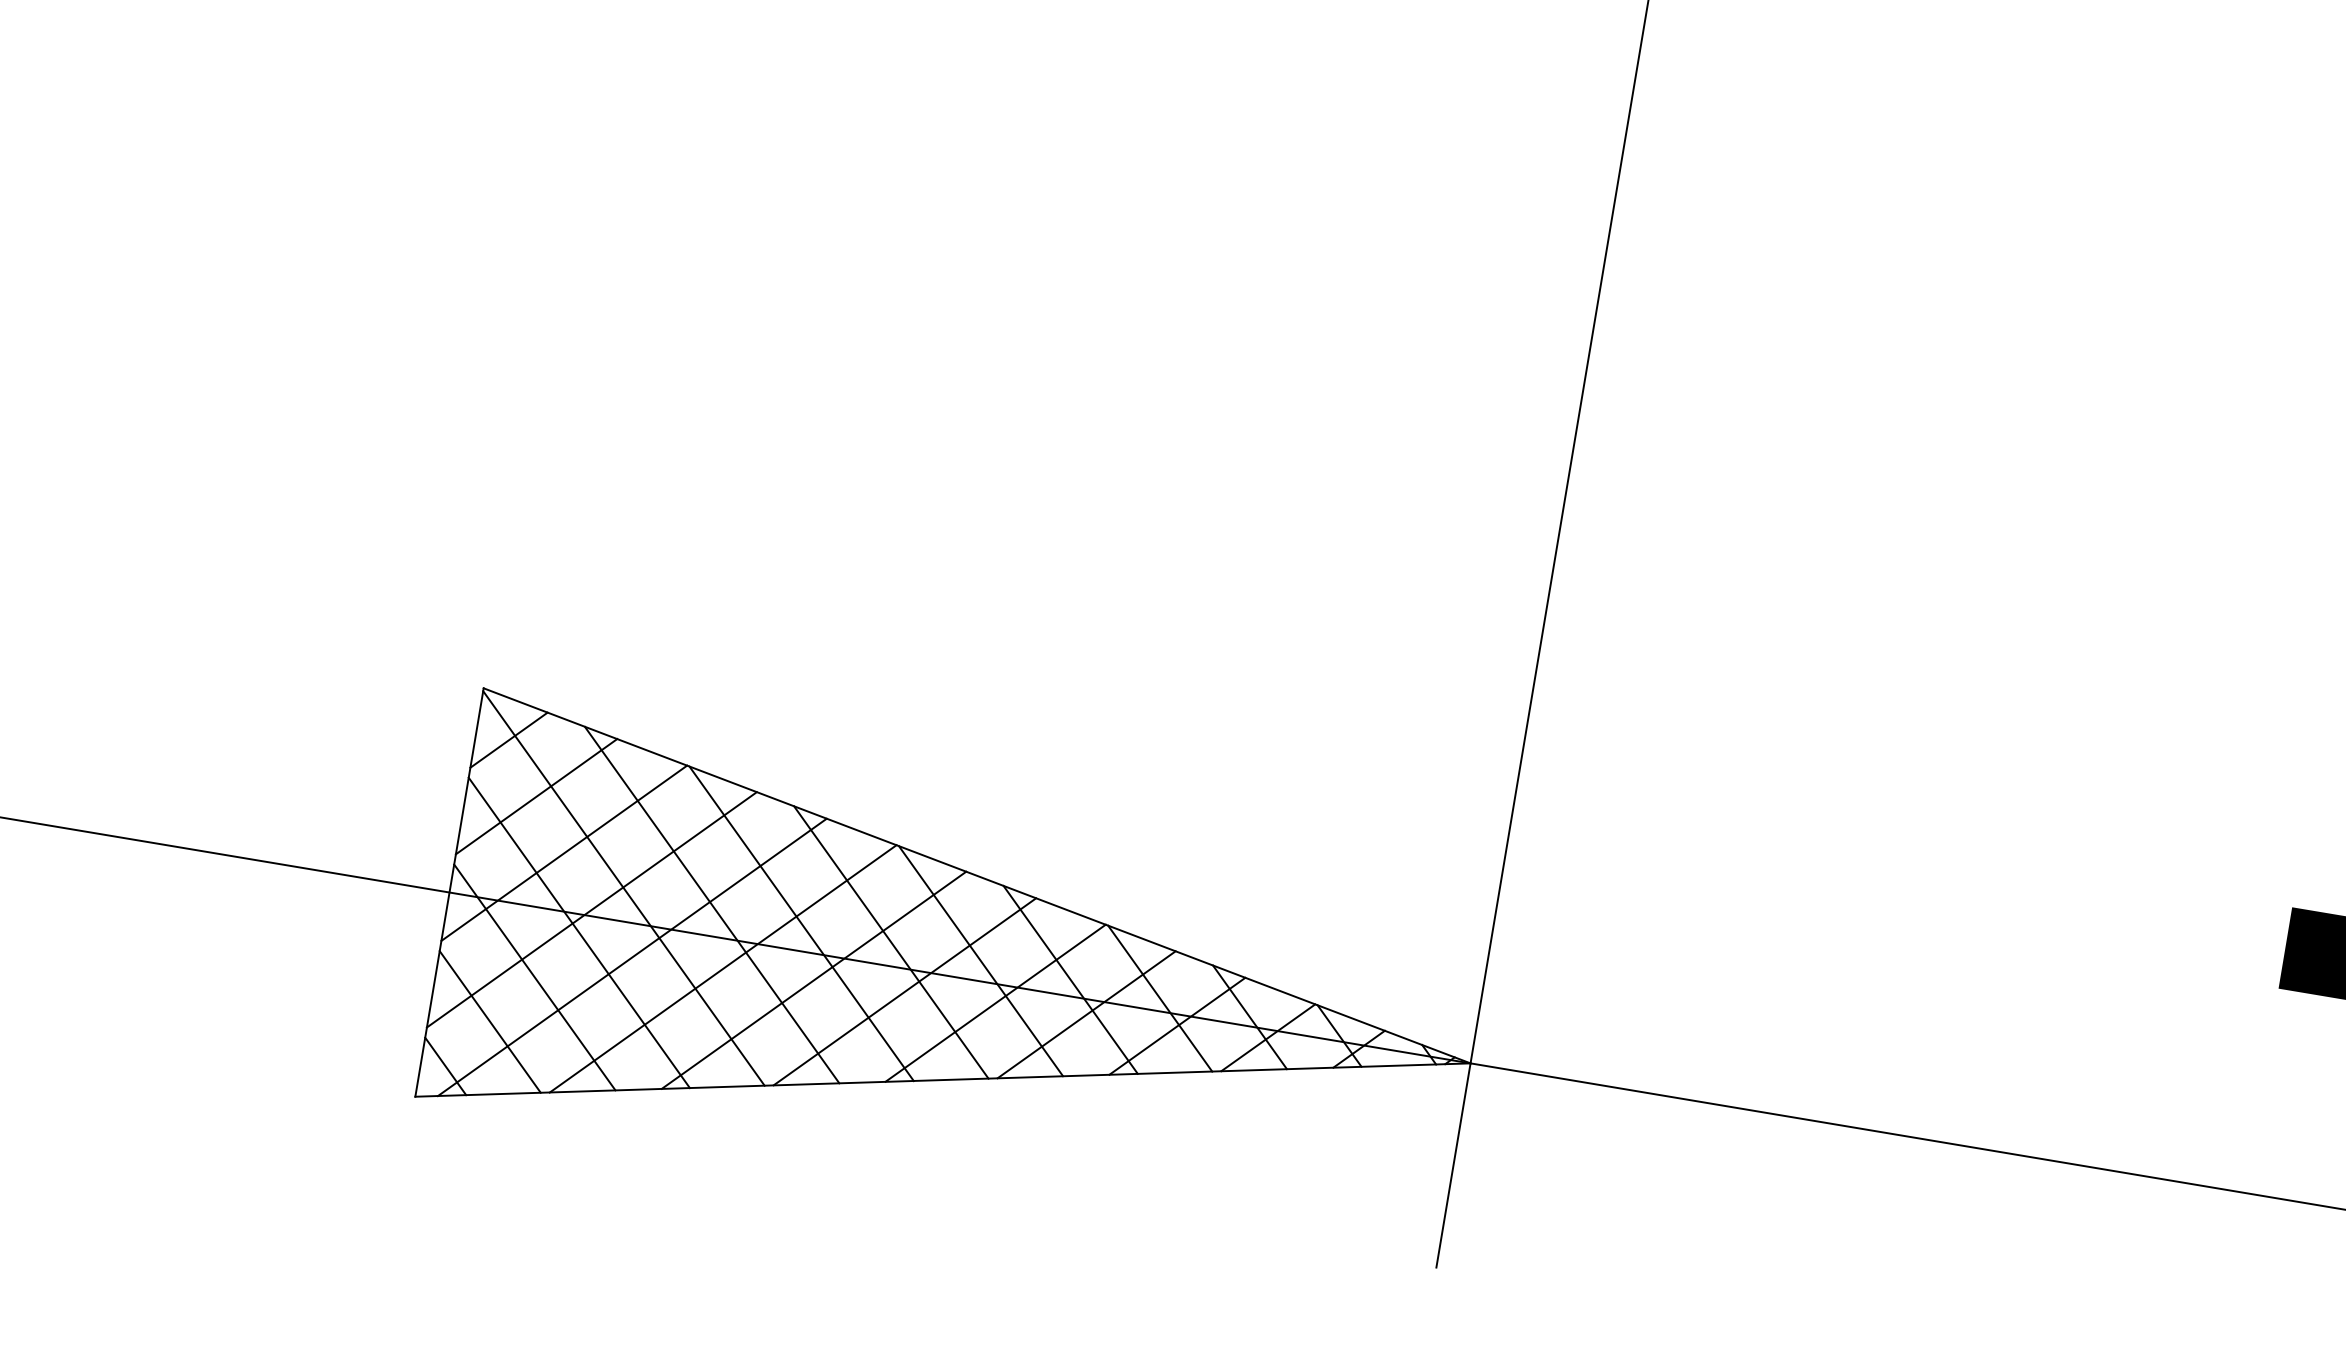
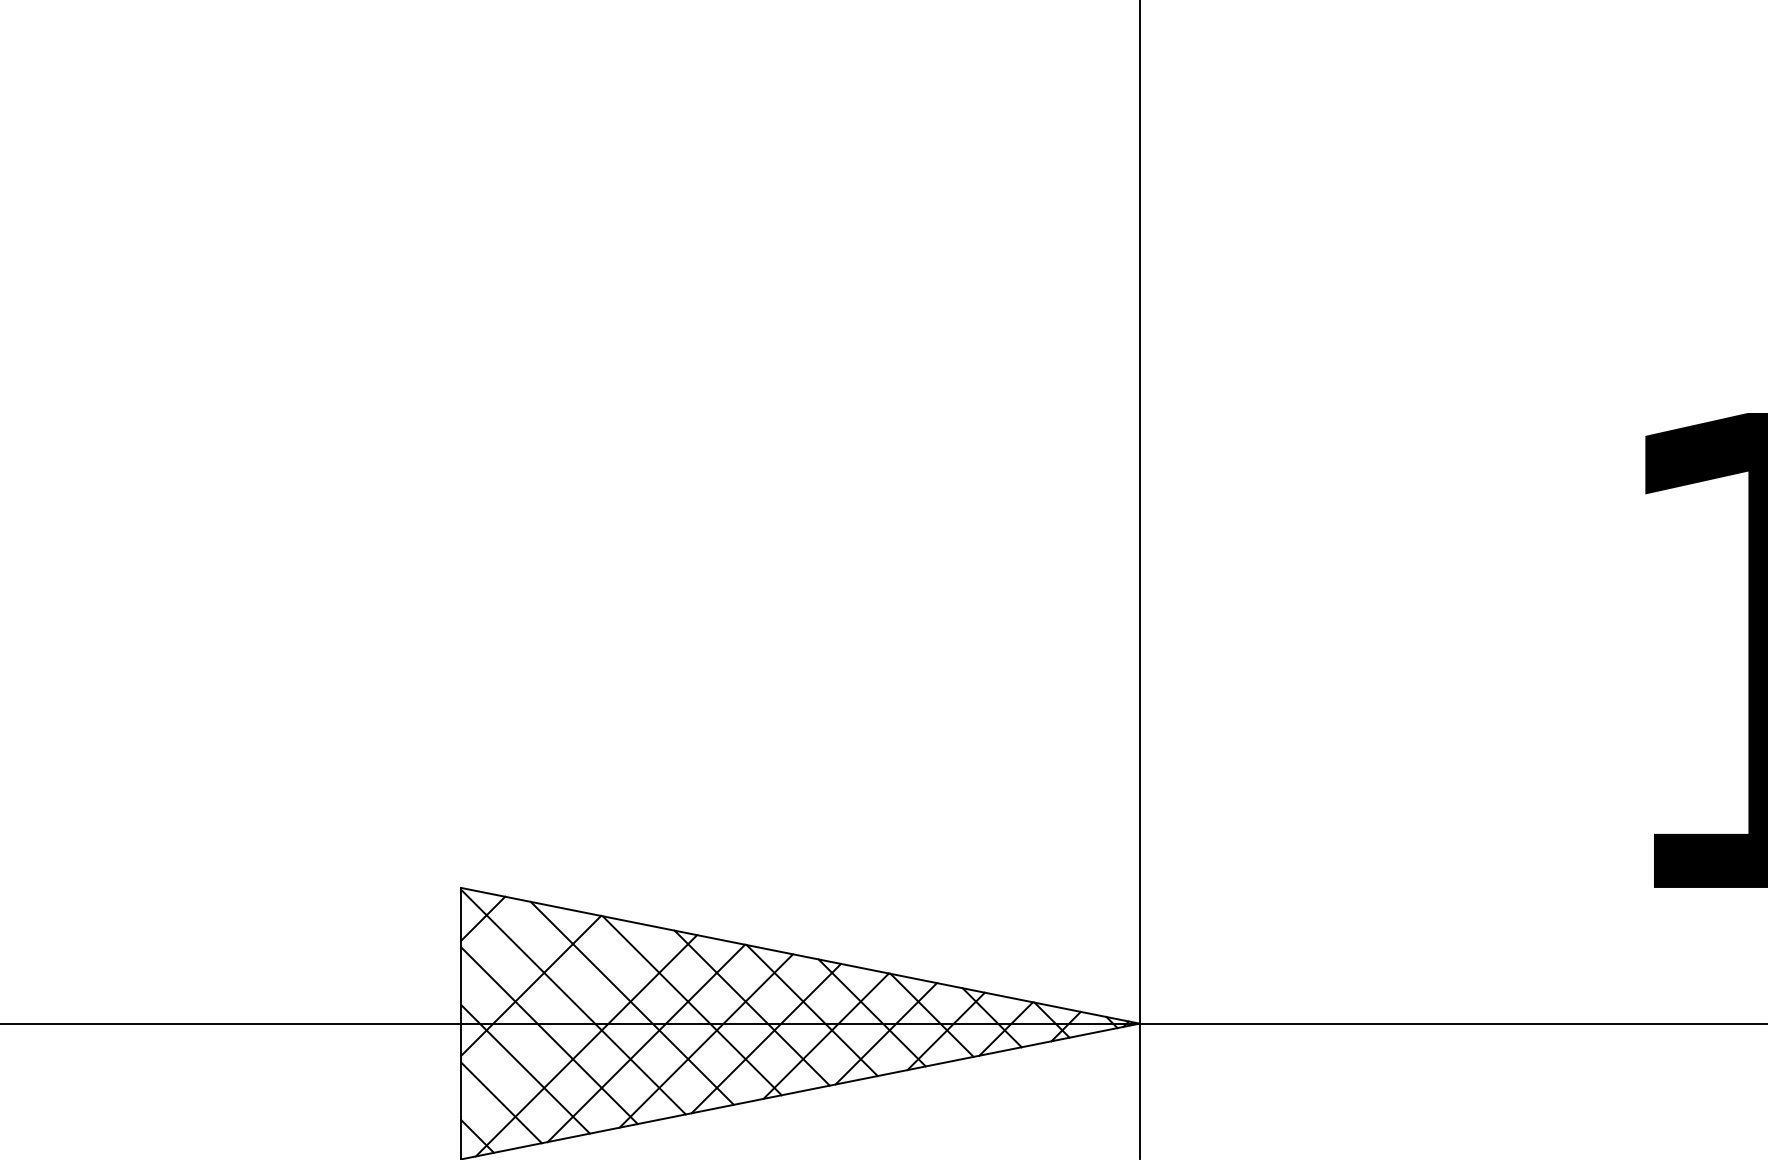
line: (537, 797) -> (507, 952), removed
line: (592, 909) -> (555, 1019), removed

